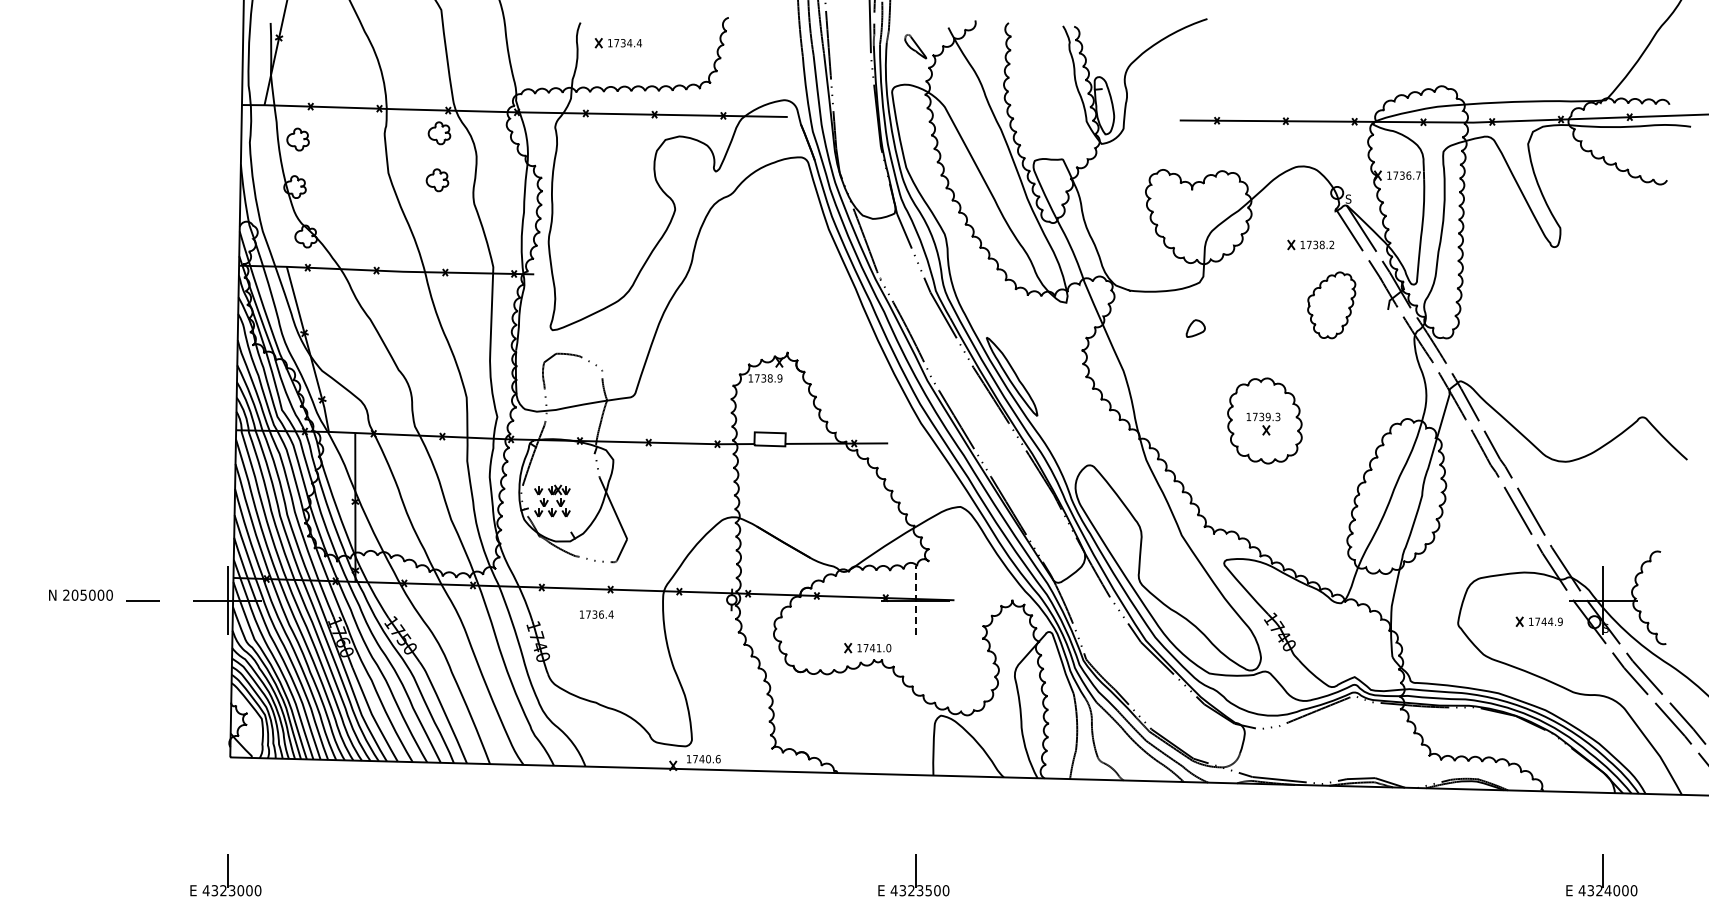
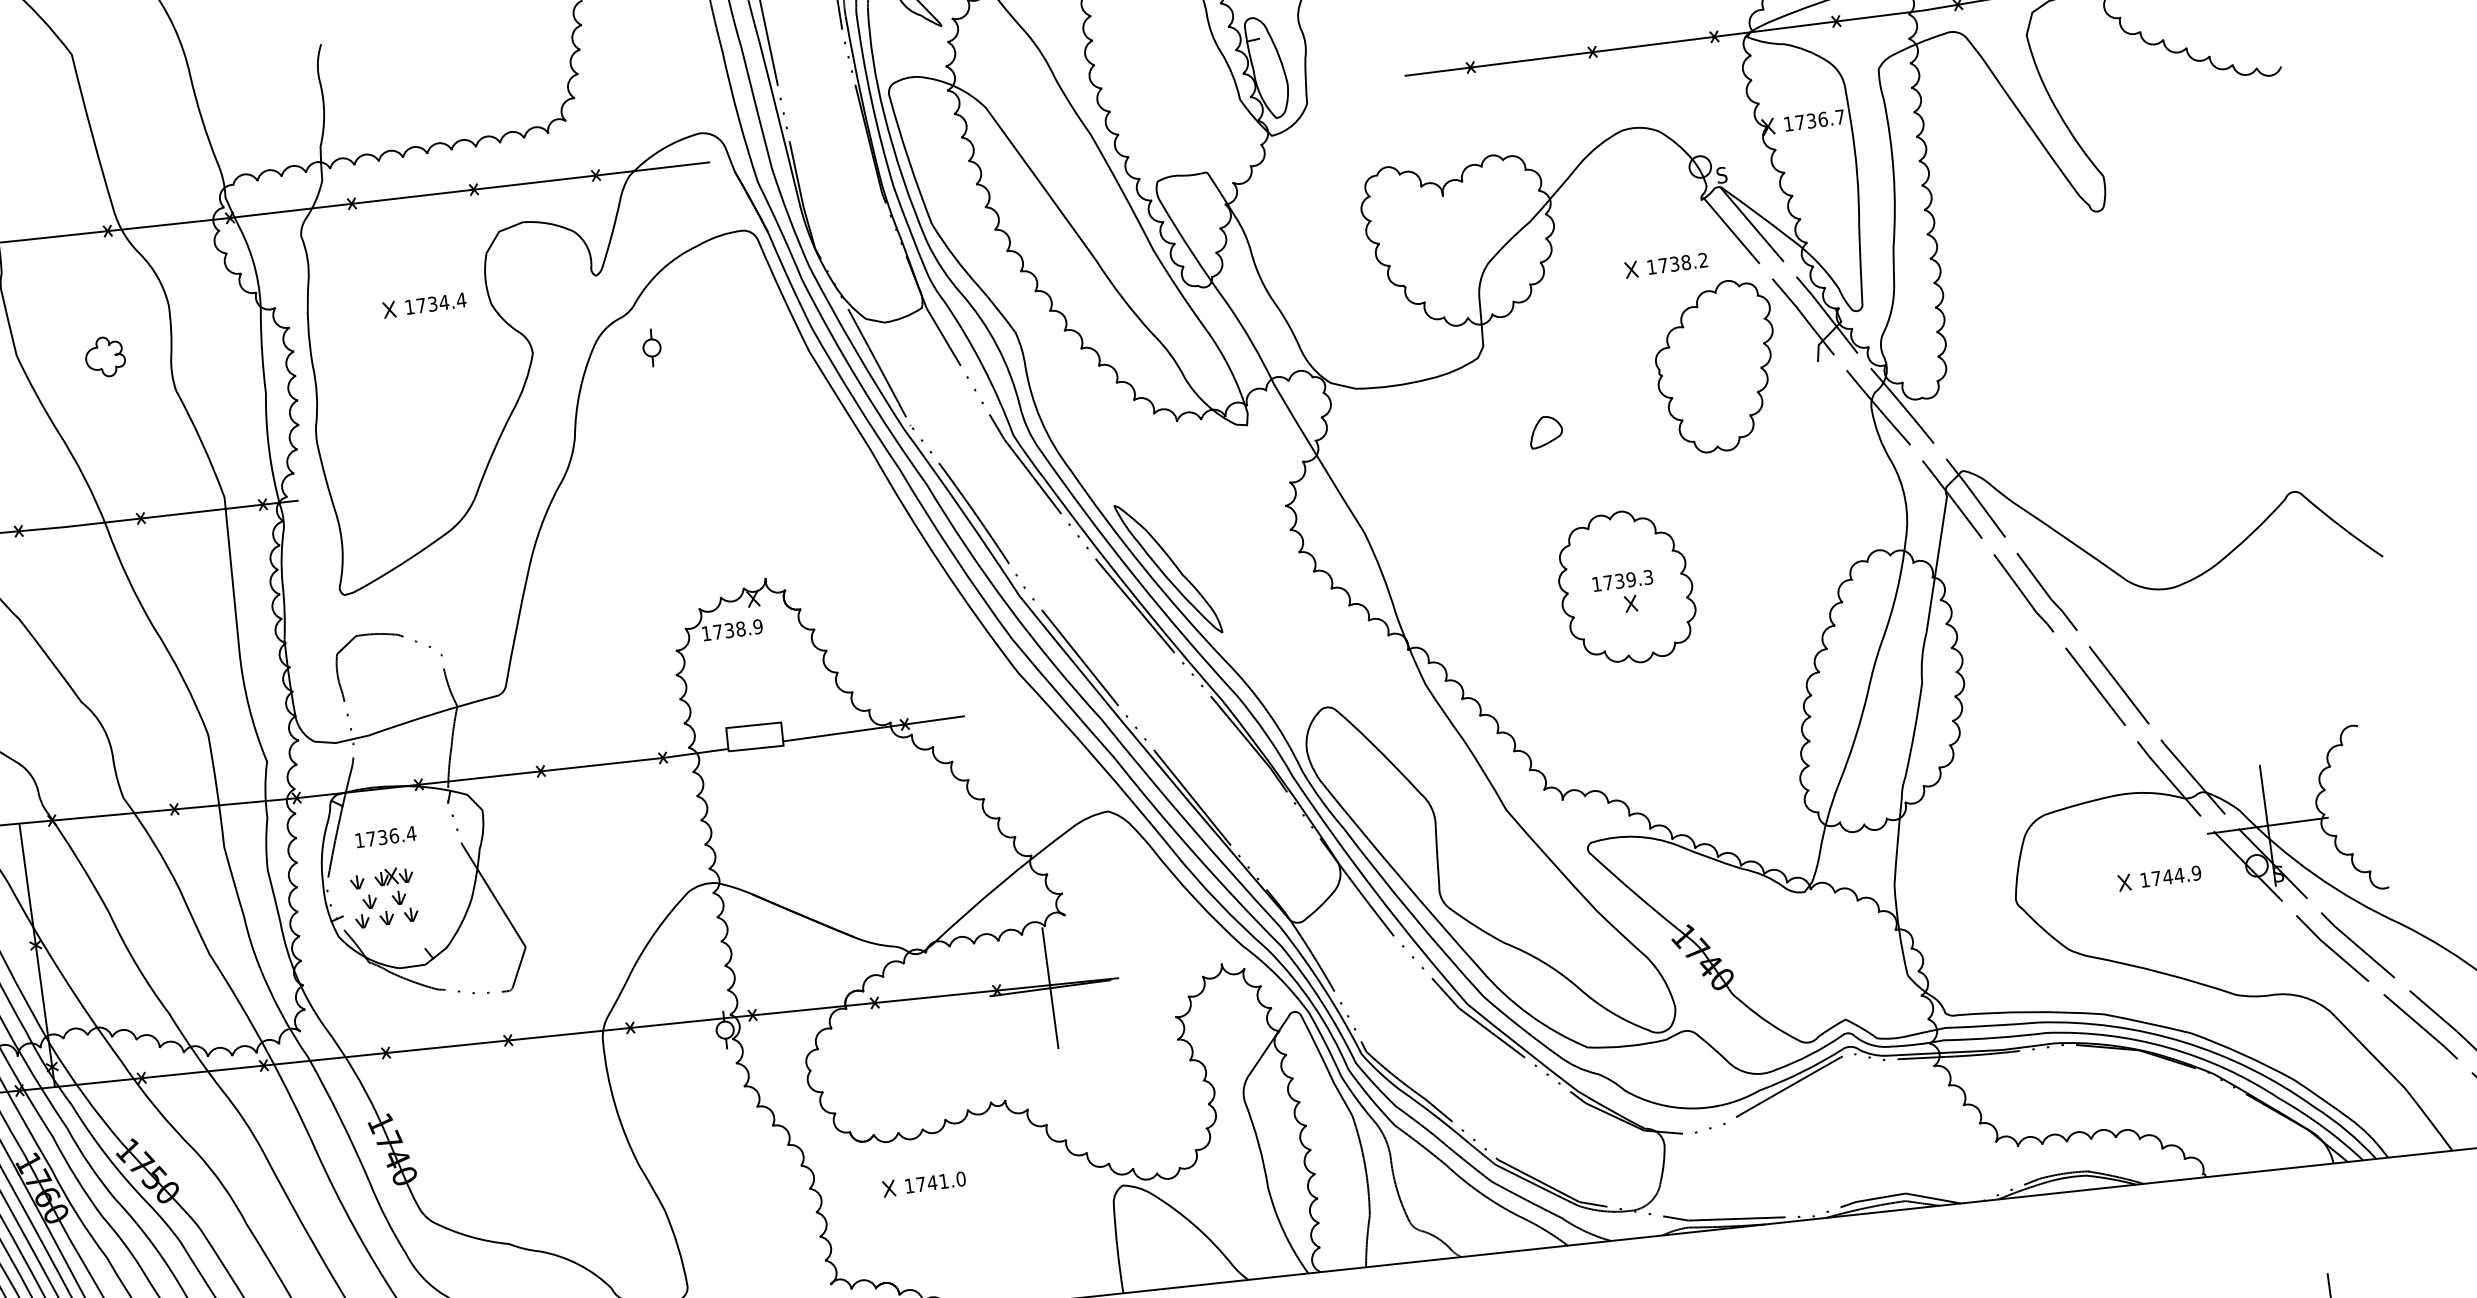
part: (617, 43) -> (422, 306), moved
part: (439, 133) -> (97, 273), removed
part: (741, 215) -> (651, 347), added
part: (1331, 305) -> (1716, 367), size x1.43
part: (1195, 328) -> (1545, 431), moved
line: (915, 600) -> (1050, 987), dashed -> solid
text: (596, 614) -> (385, 836), moved
part: (867, 648) -> (923, 1184), moved

